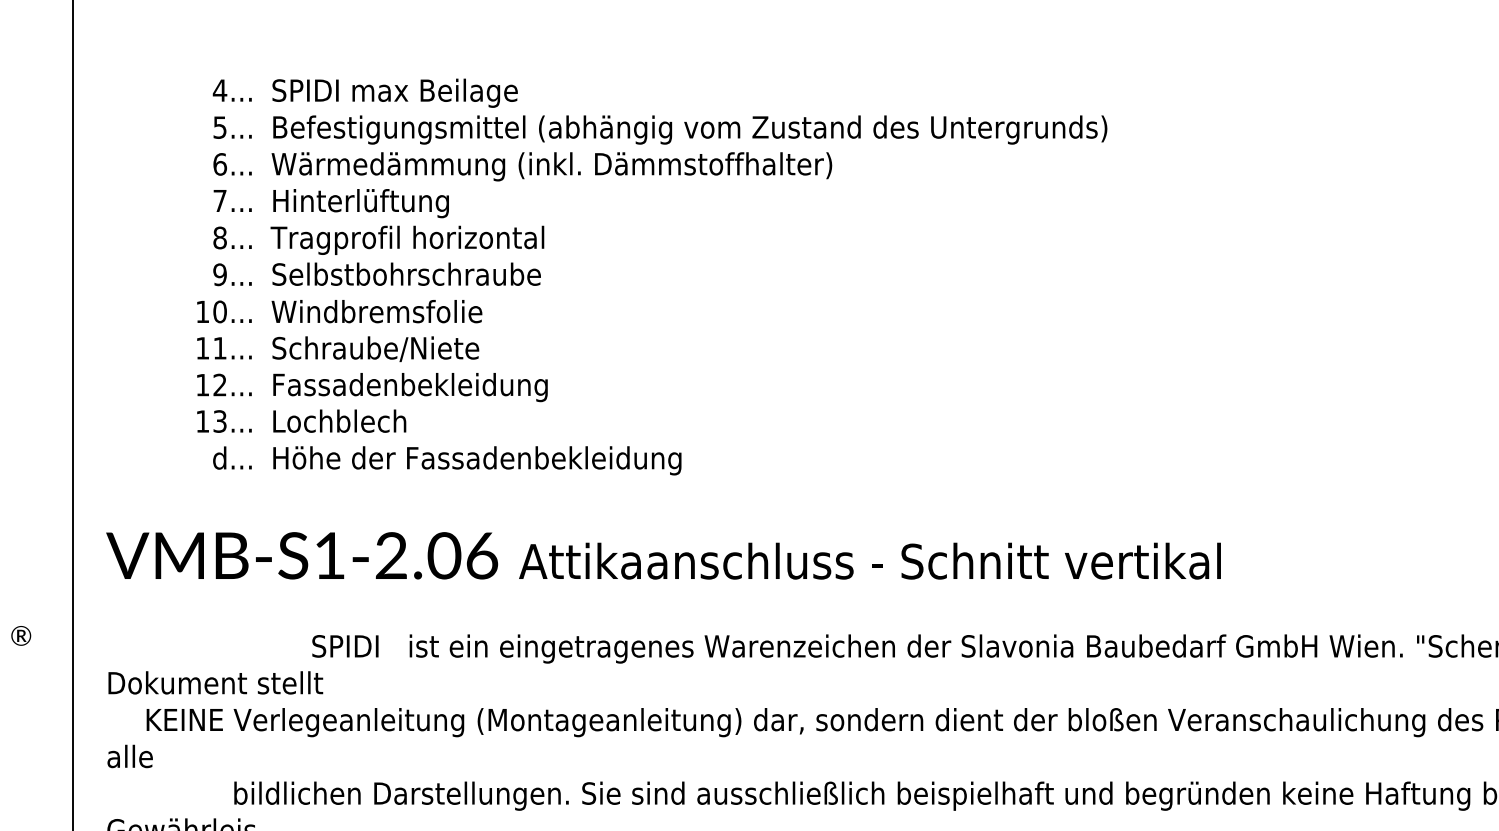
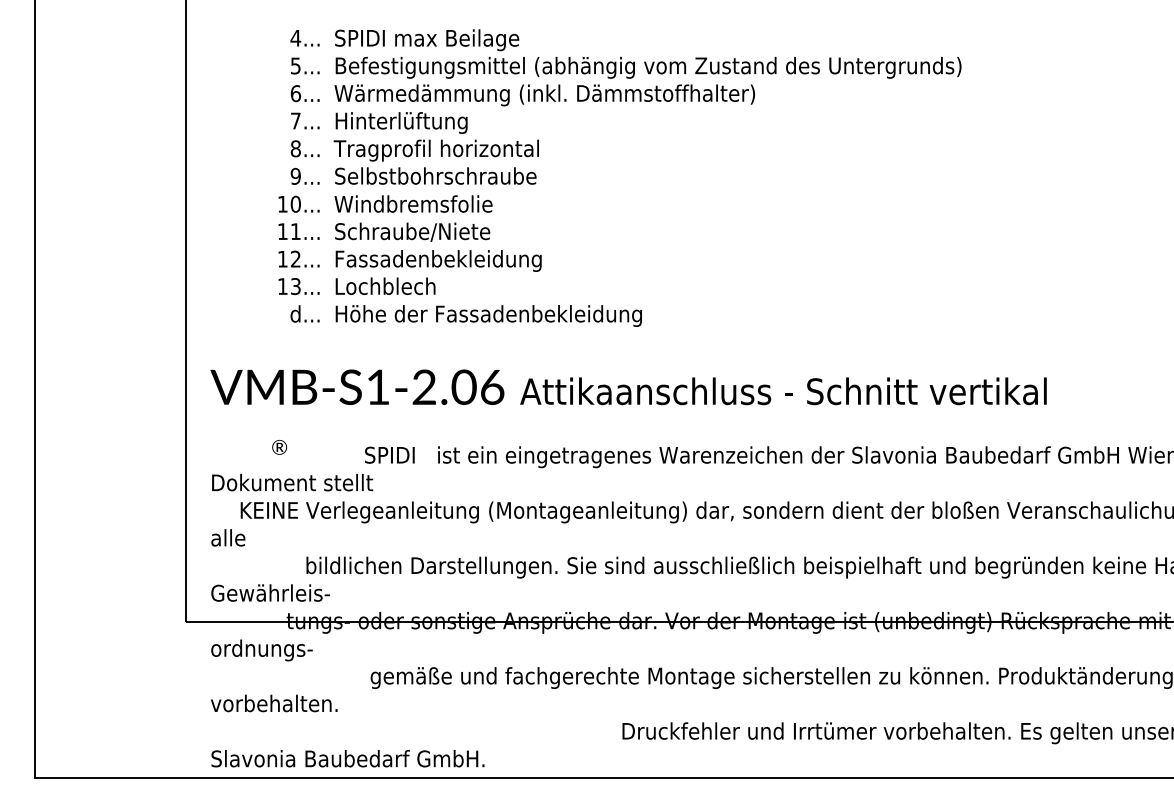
text: (21, 636) -> (279, 447), moved

